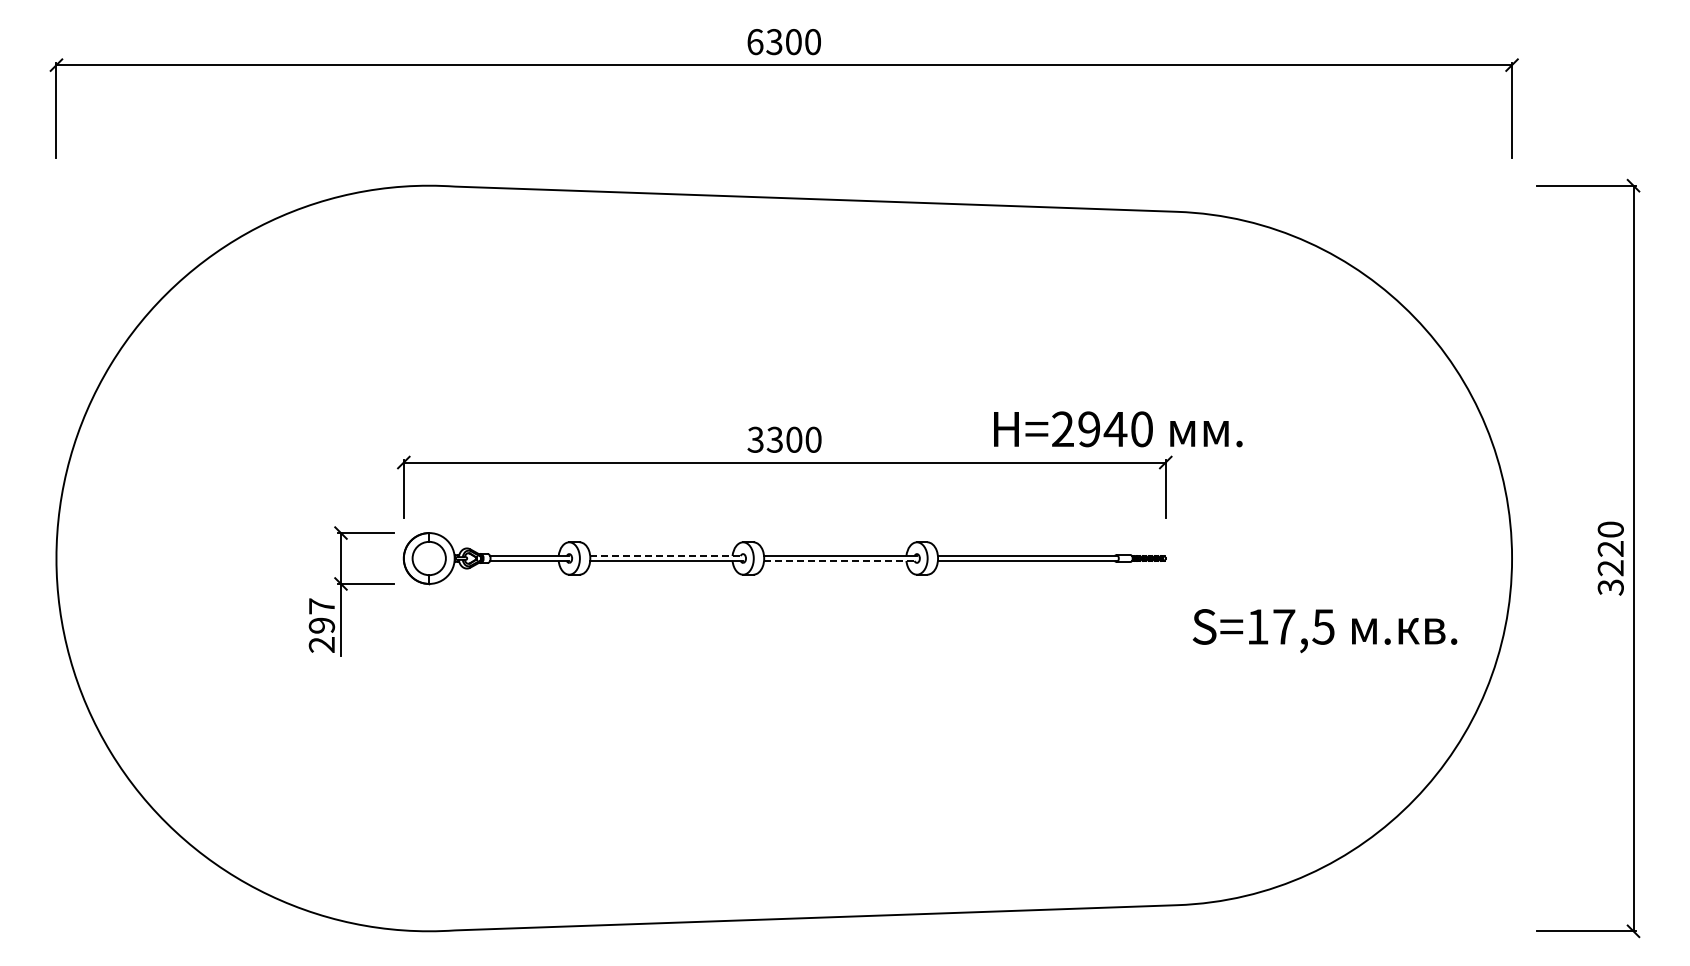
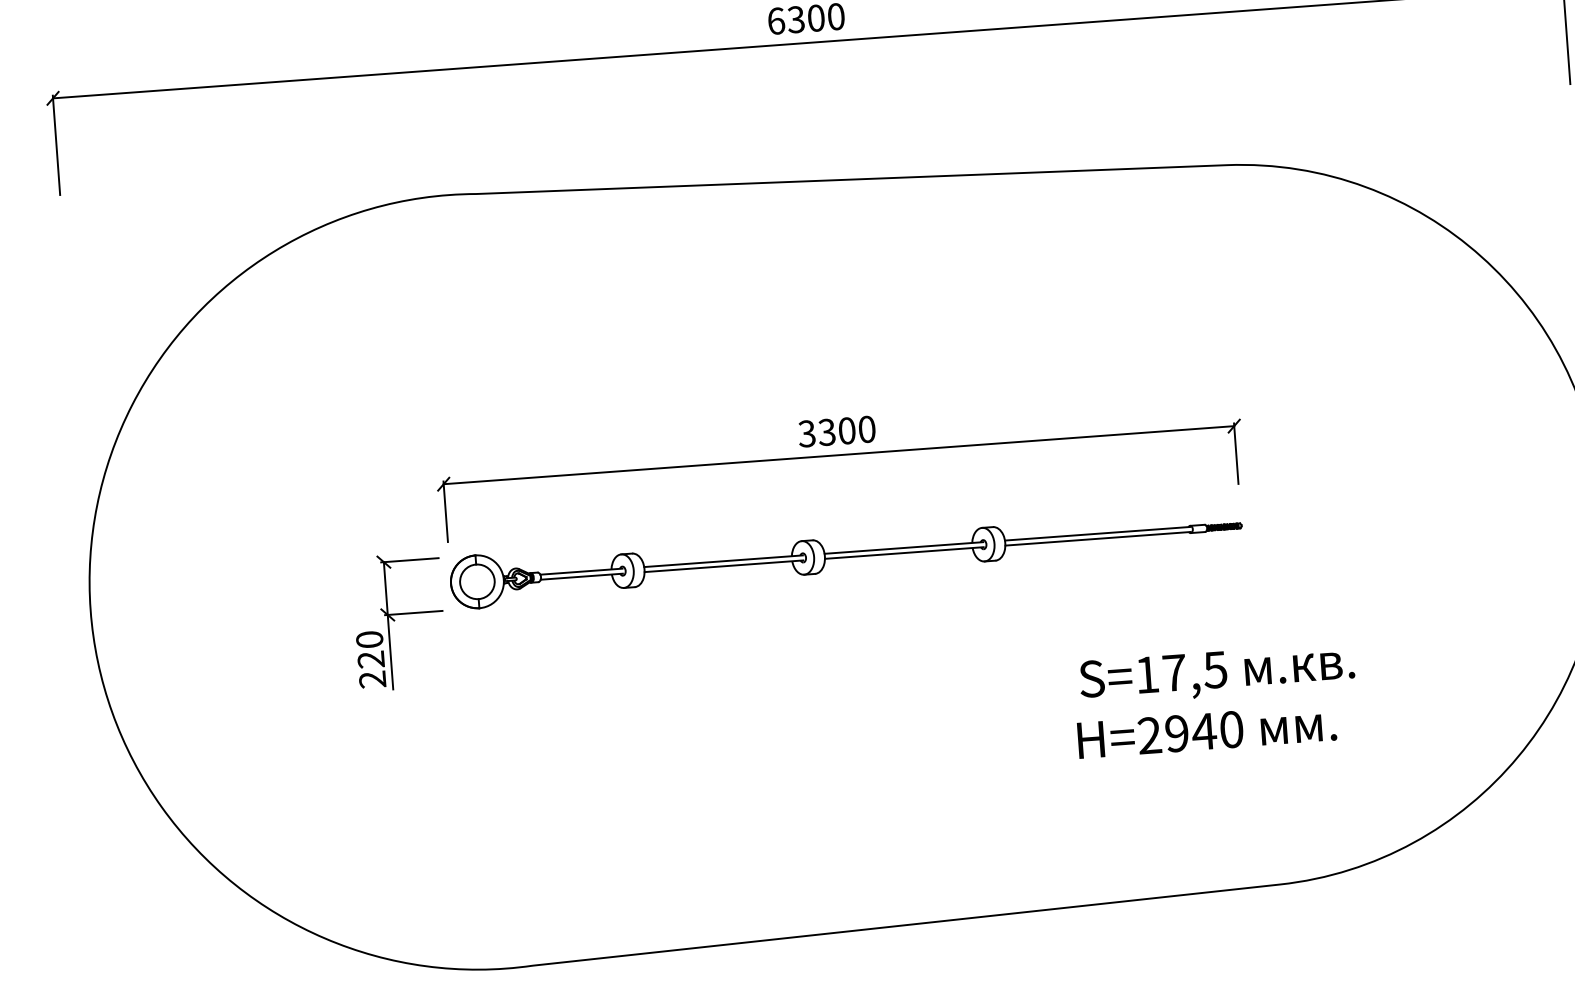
text: (1118, 429) -> (1207, 731), moved
line: (667, 556) -> (724, 561), dashed -> solid
line: (841, 560) -> (905, 552), dashed -> solid
text: (321, 615) -> (369, 649), 297 -> 220
text: (1324, 631) -> (1216, 674), moved

